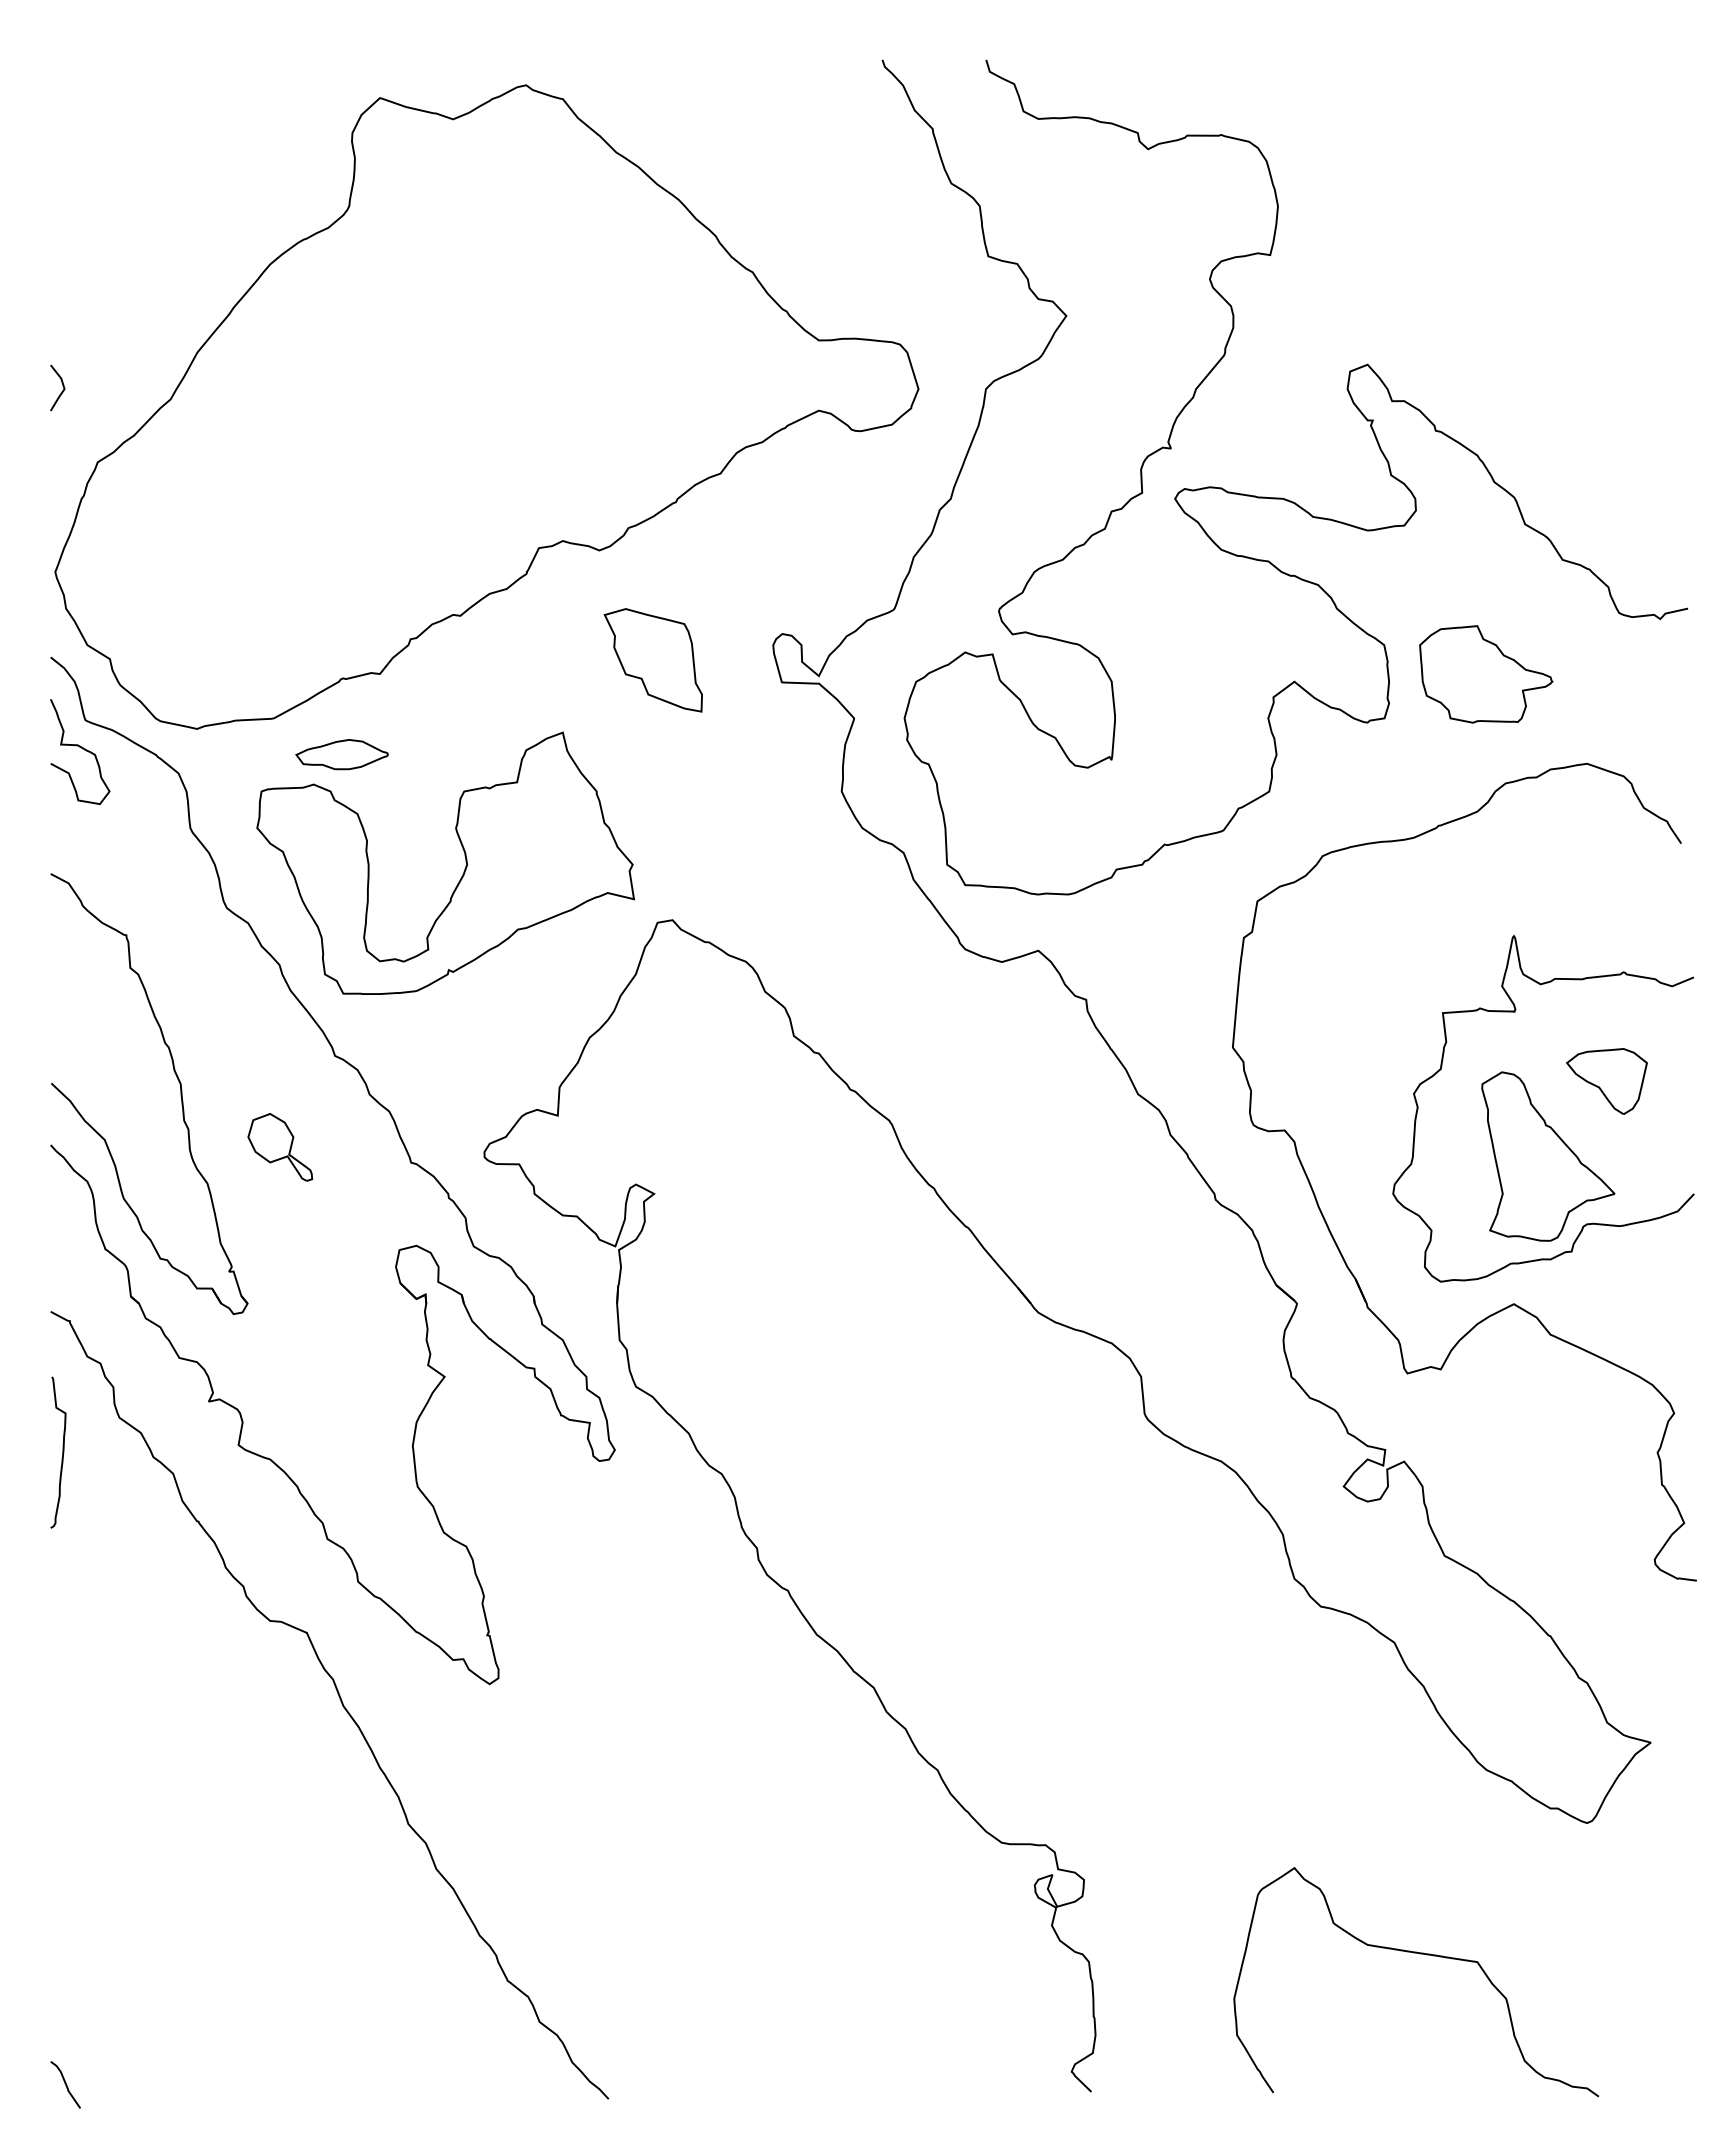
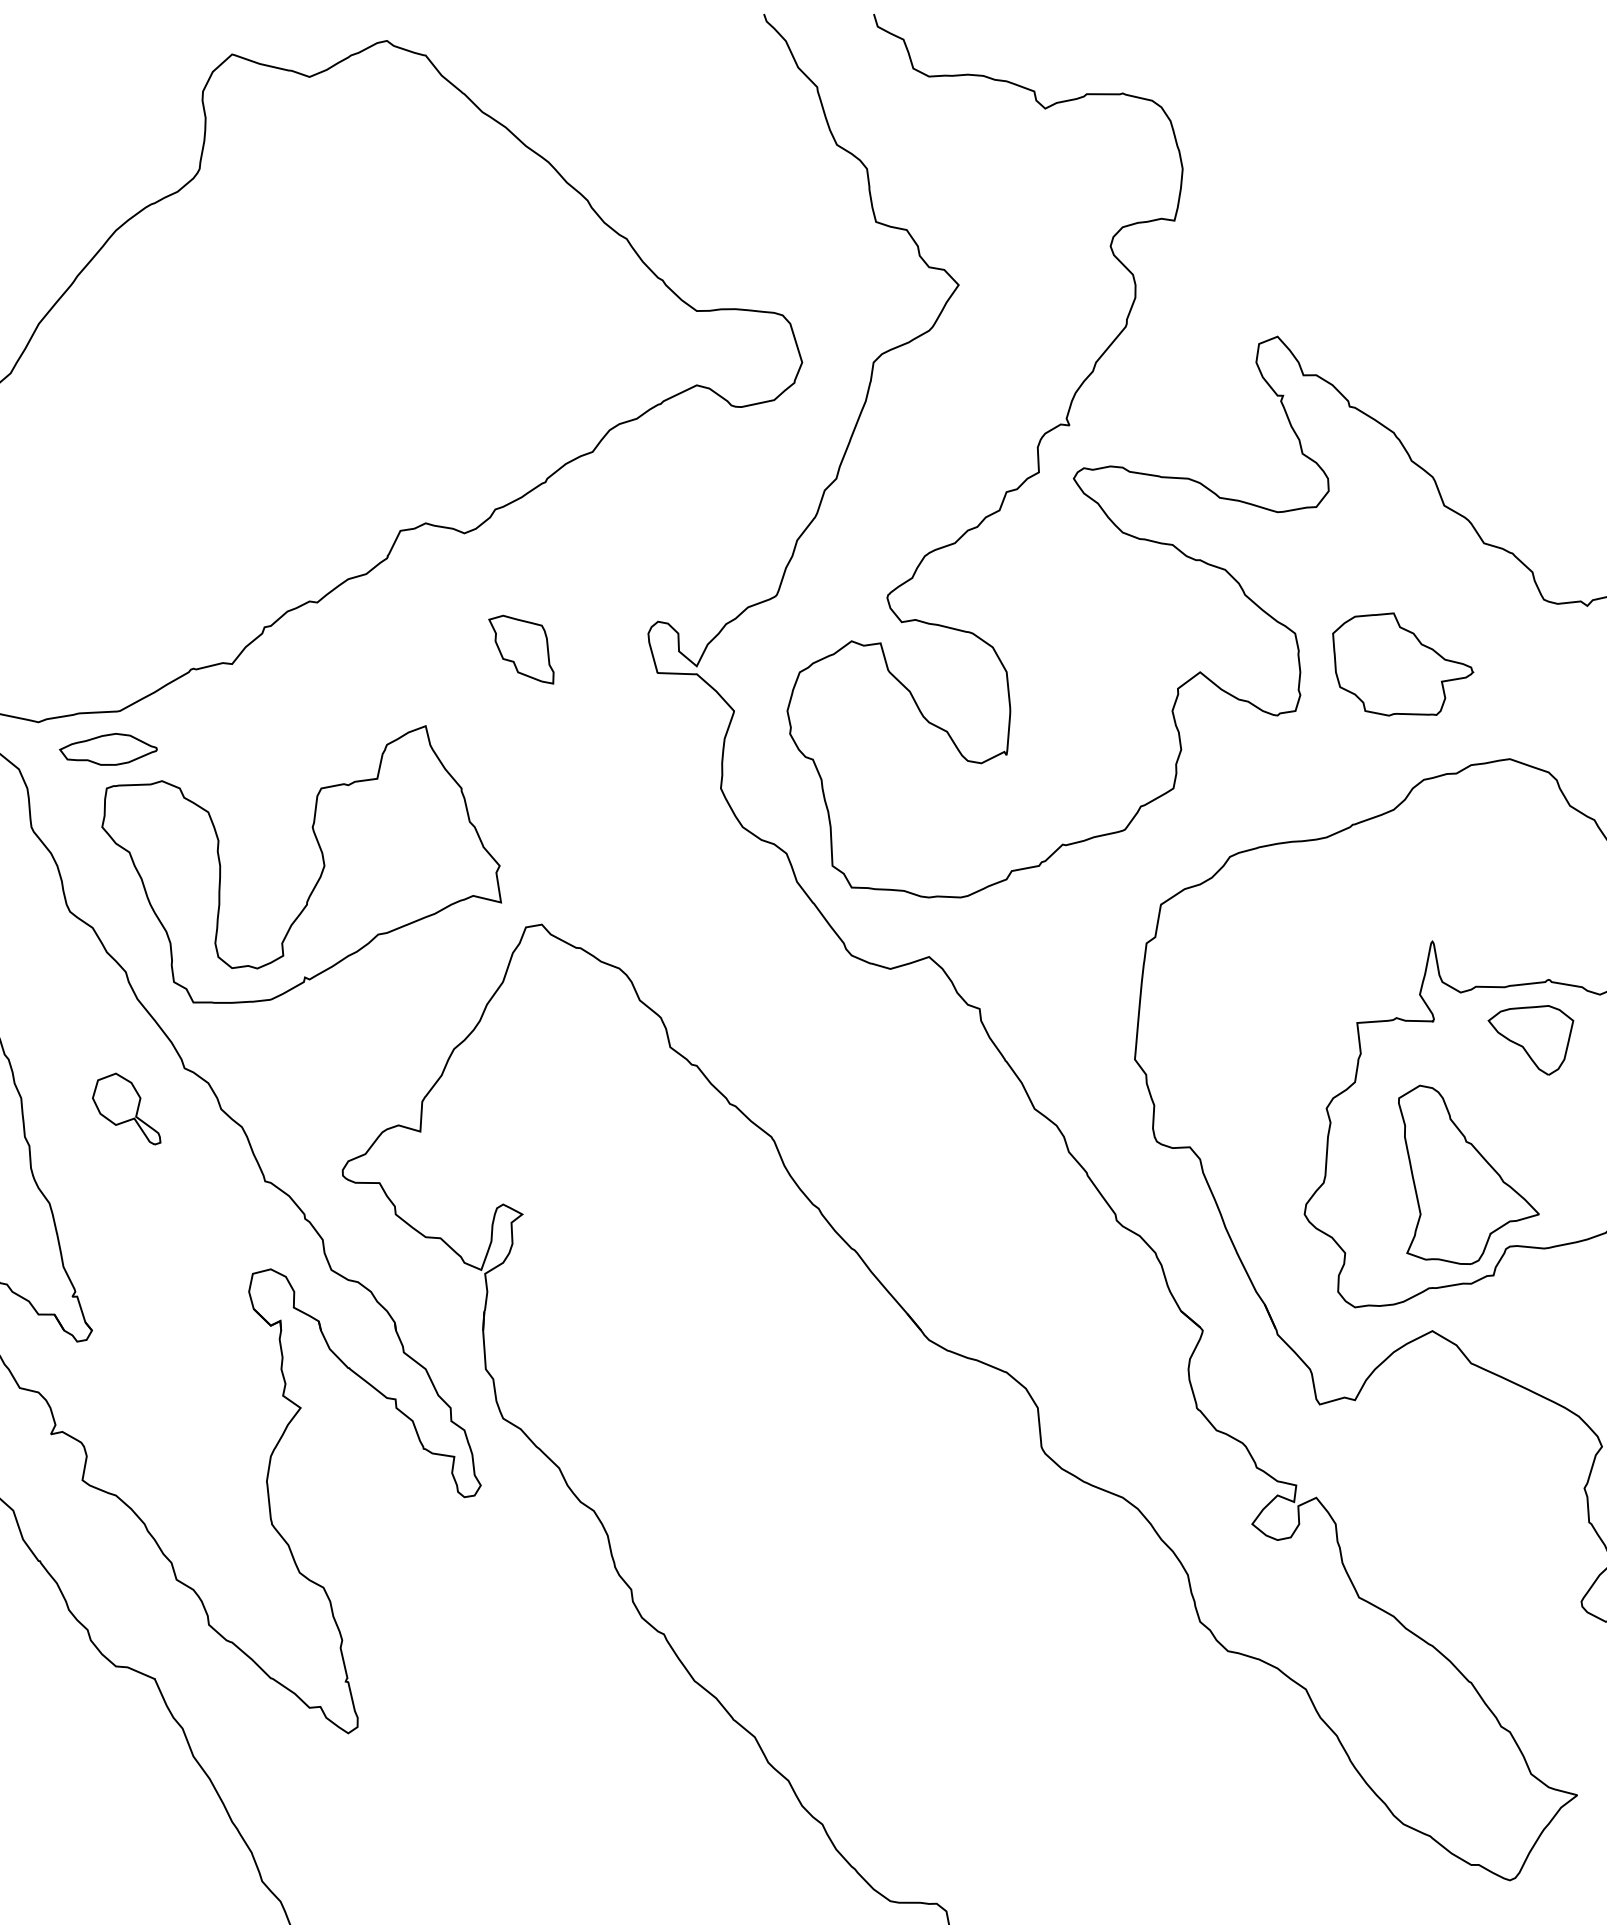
part: (652, 660) -> (520, 649), size x0.62
part: (341, 754) -> (107, 749), moved
part: (1606, 1081) -> (1530, 1040), moved
part: (280, 1147) -> (126, 1109), moved

